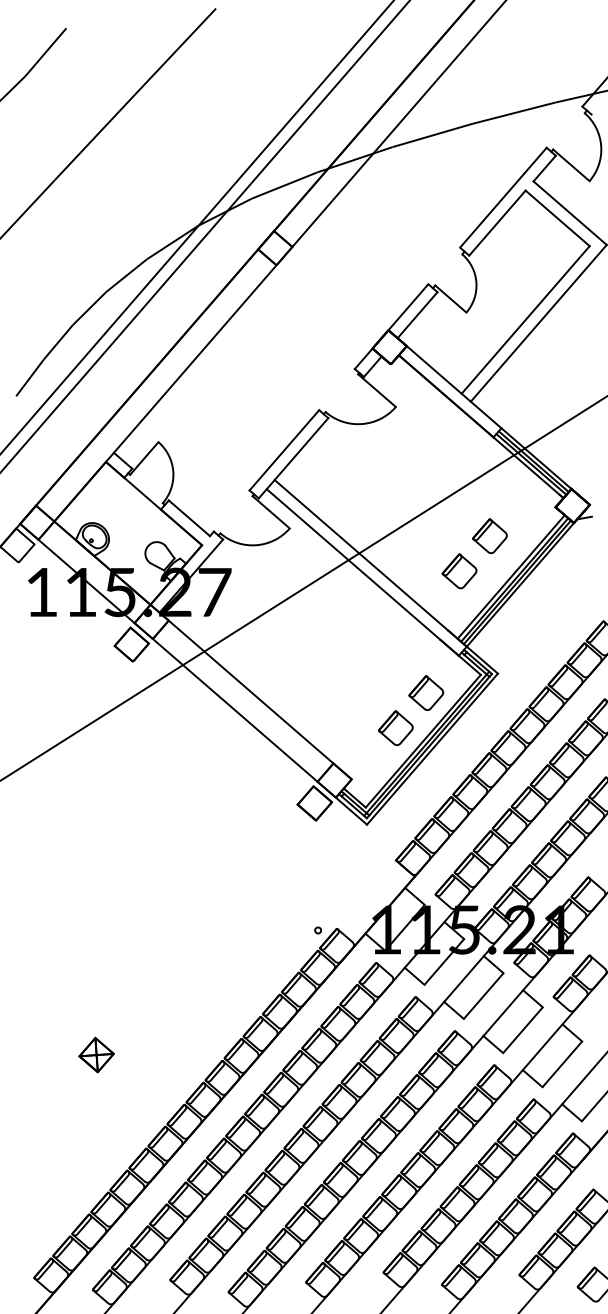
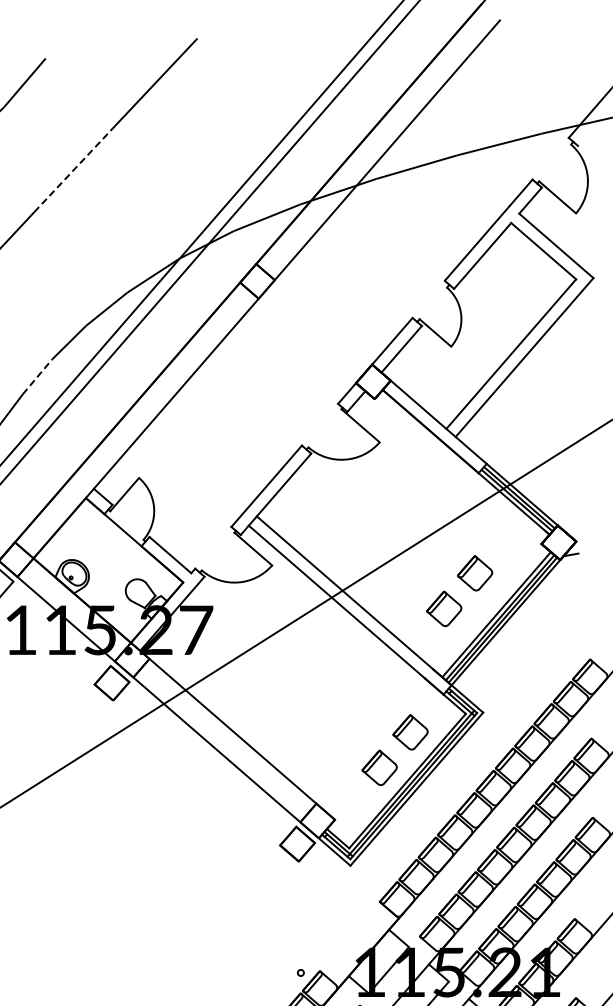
line: (95, 137) -> (75, 169), solid -> dashed
line: (58, 342) -> (37, 376), solid -> dashed

